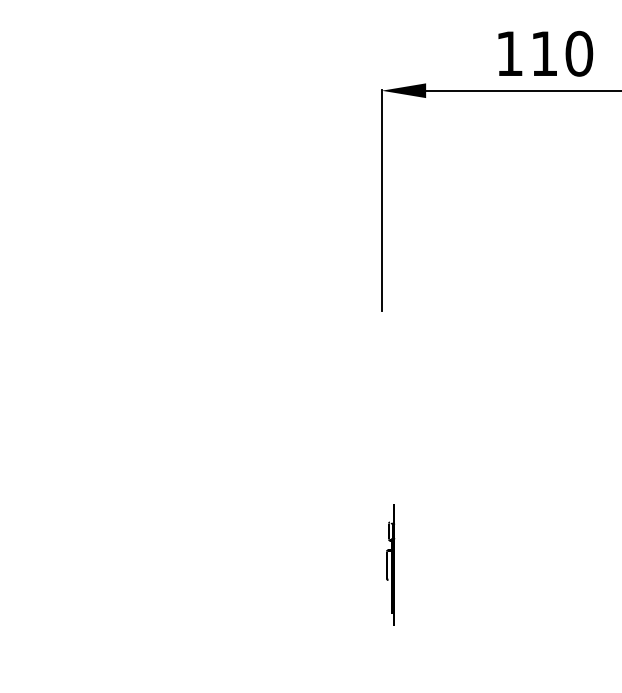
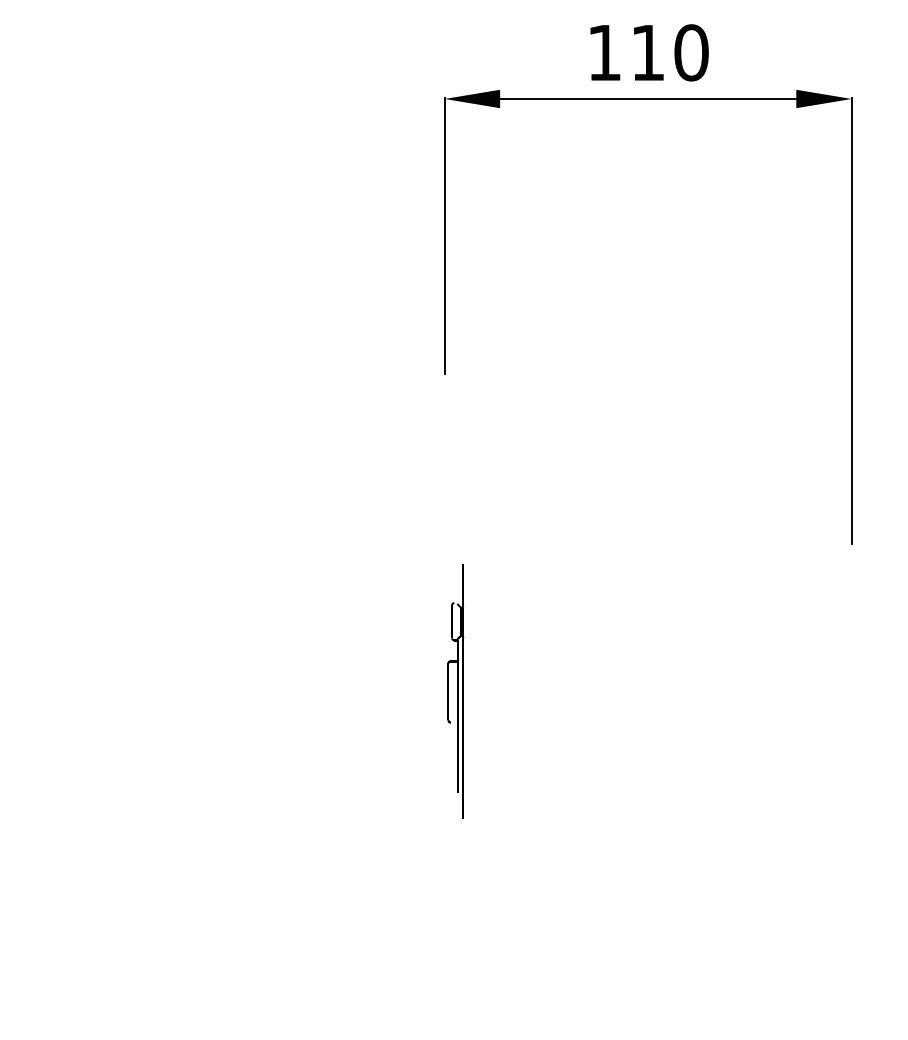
part: (390, 564) -> (455, 691), size x1.67

